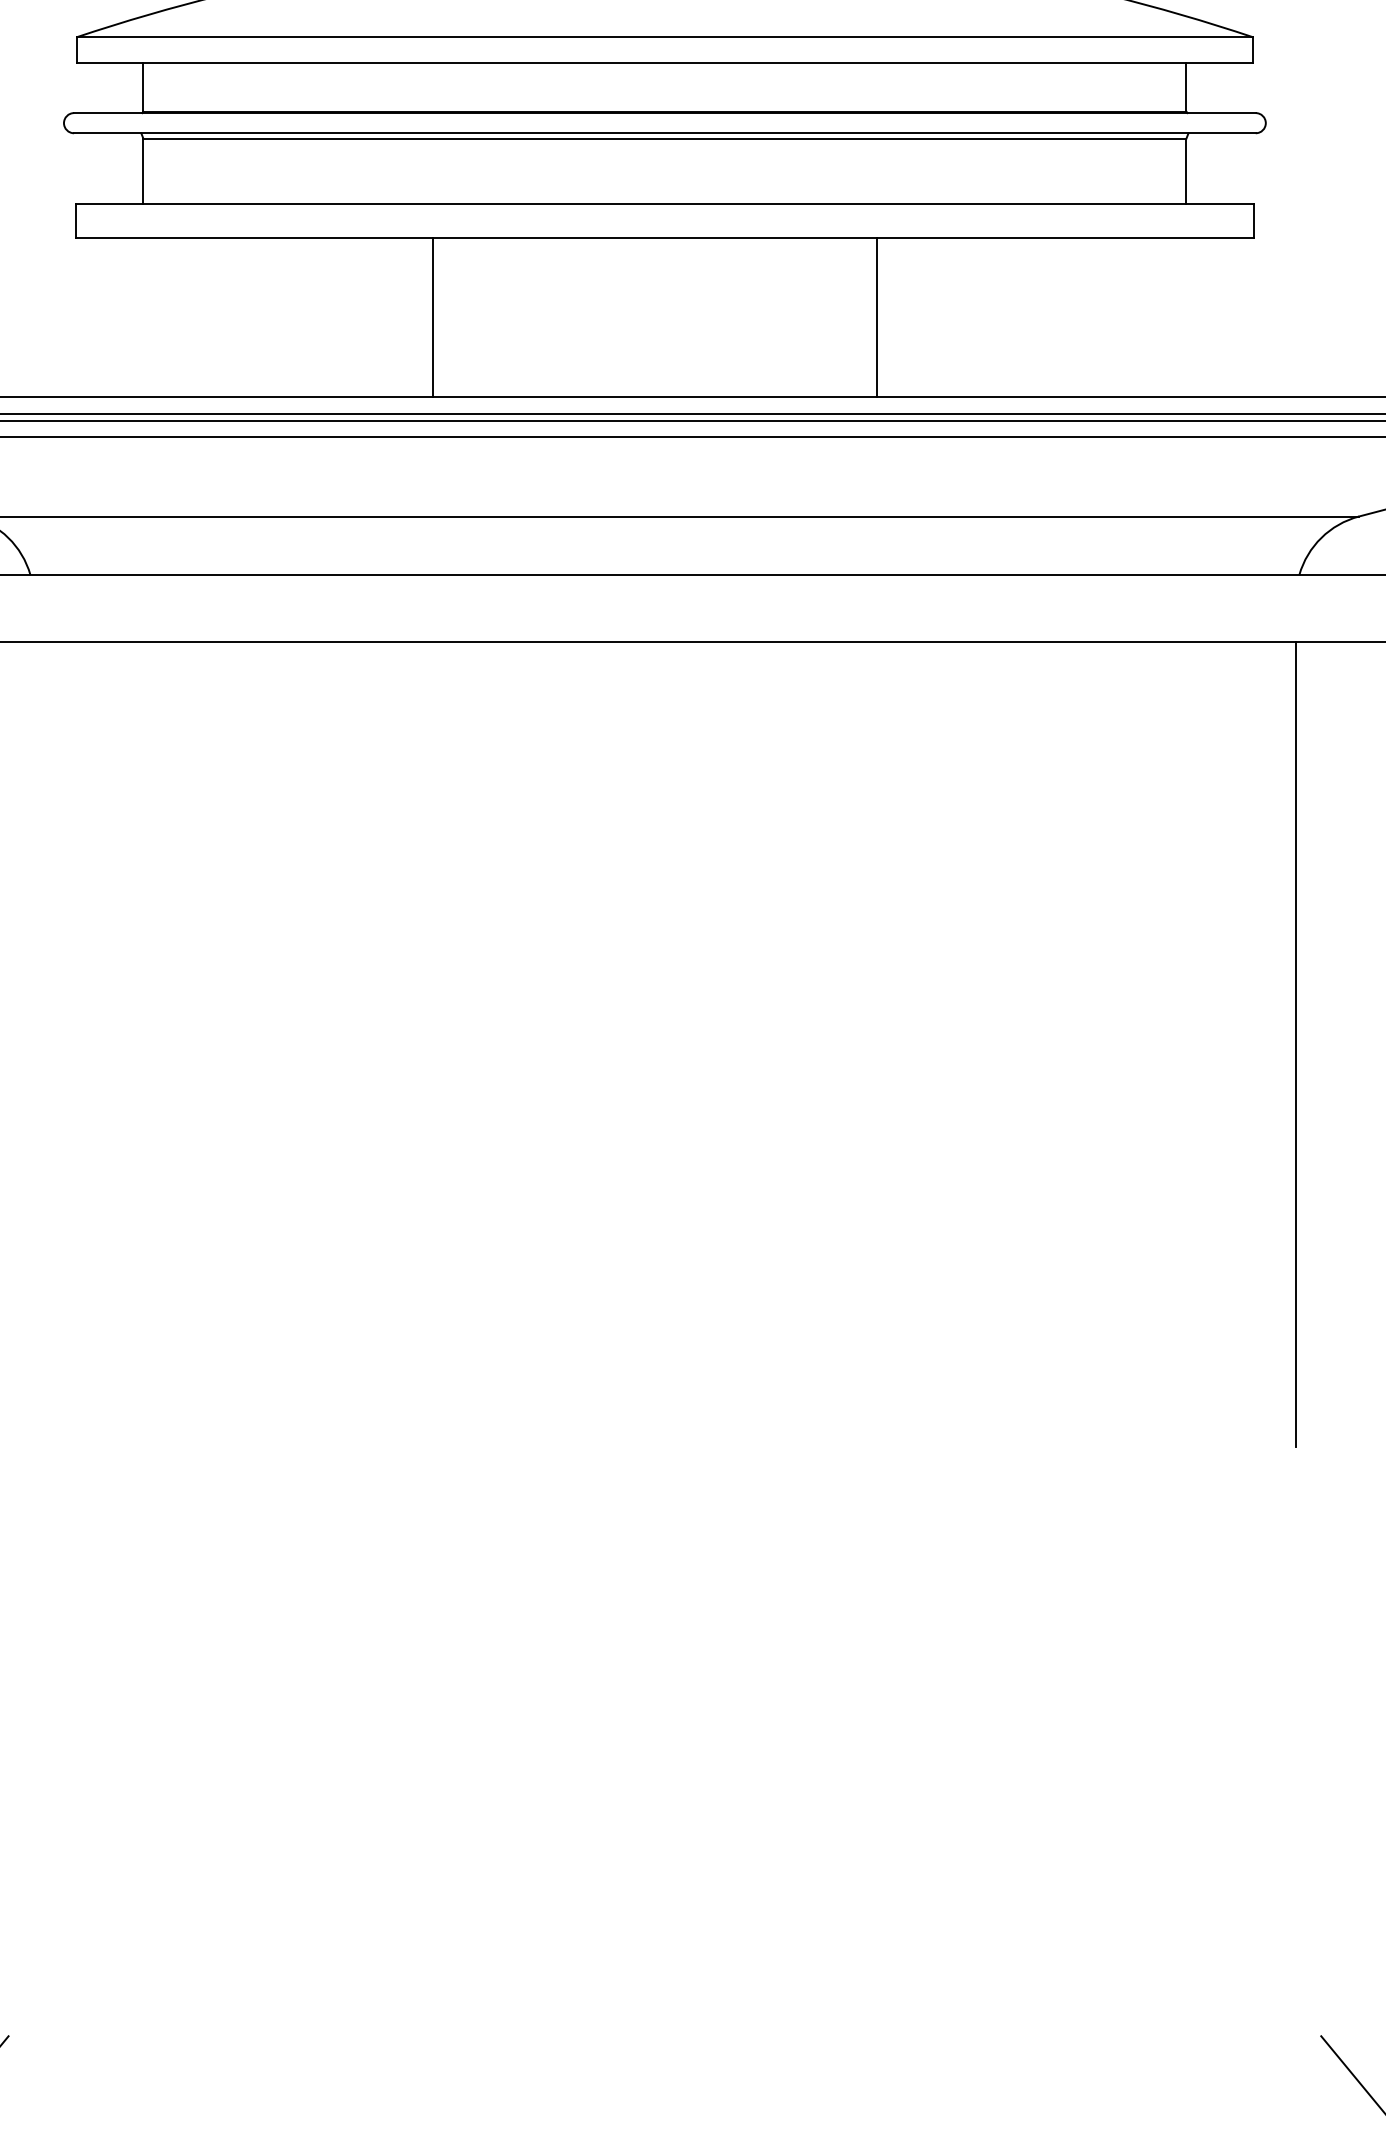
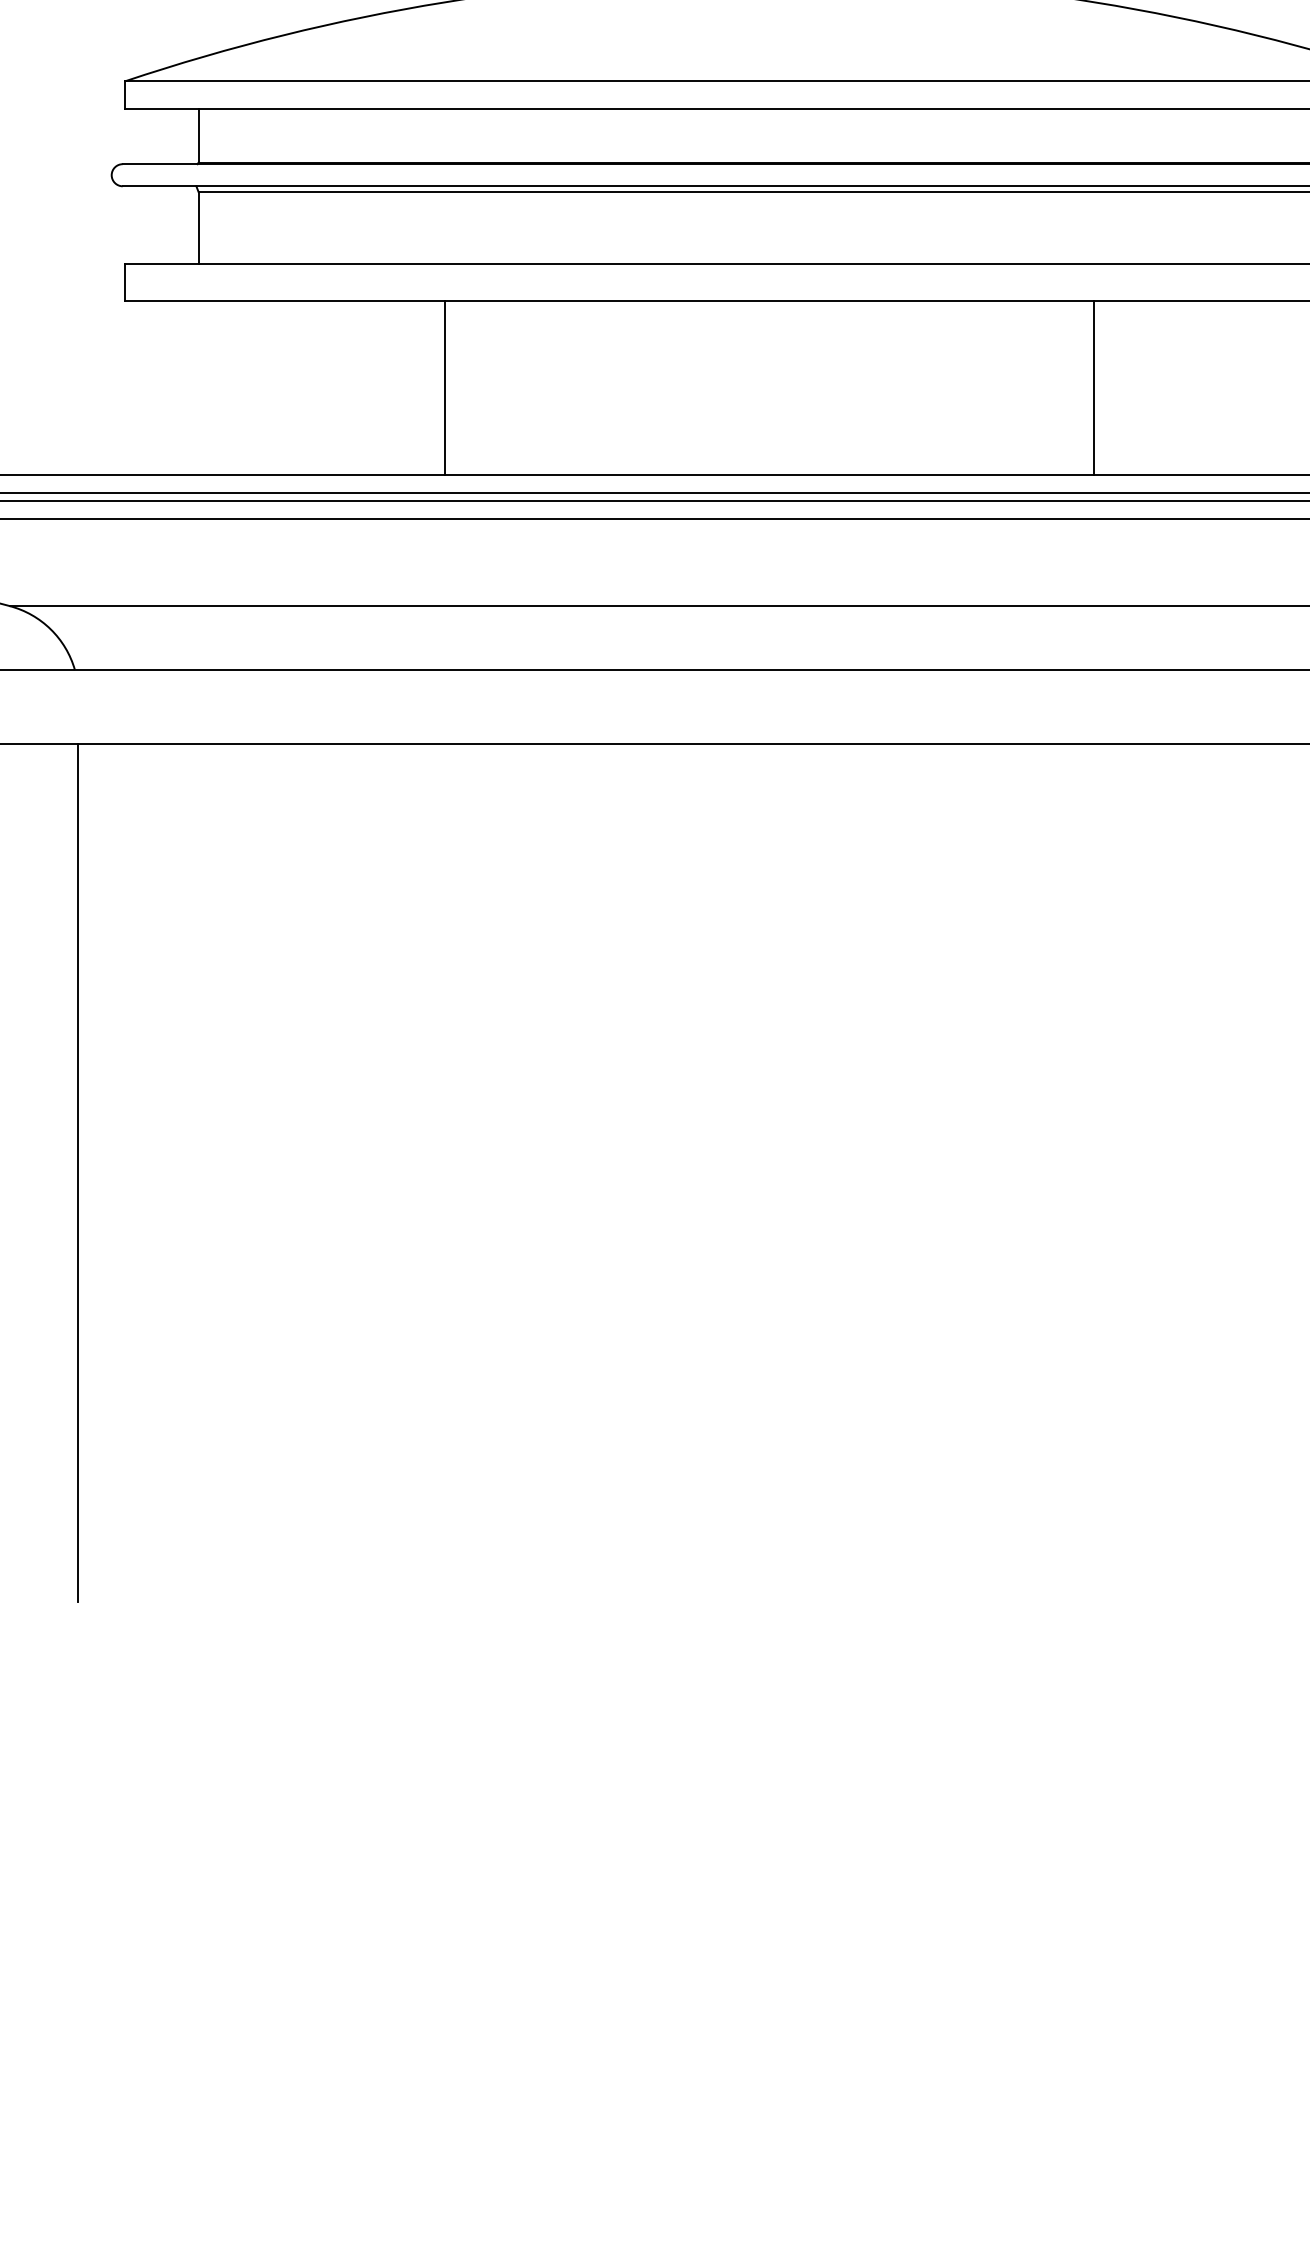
line: (432, 316) -> (445, 386), moved
line: (877, 316) -> (1094, 386), moved
line: (33, 1033) -> (78, 1172), added

